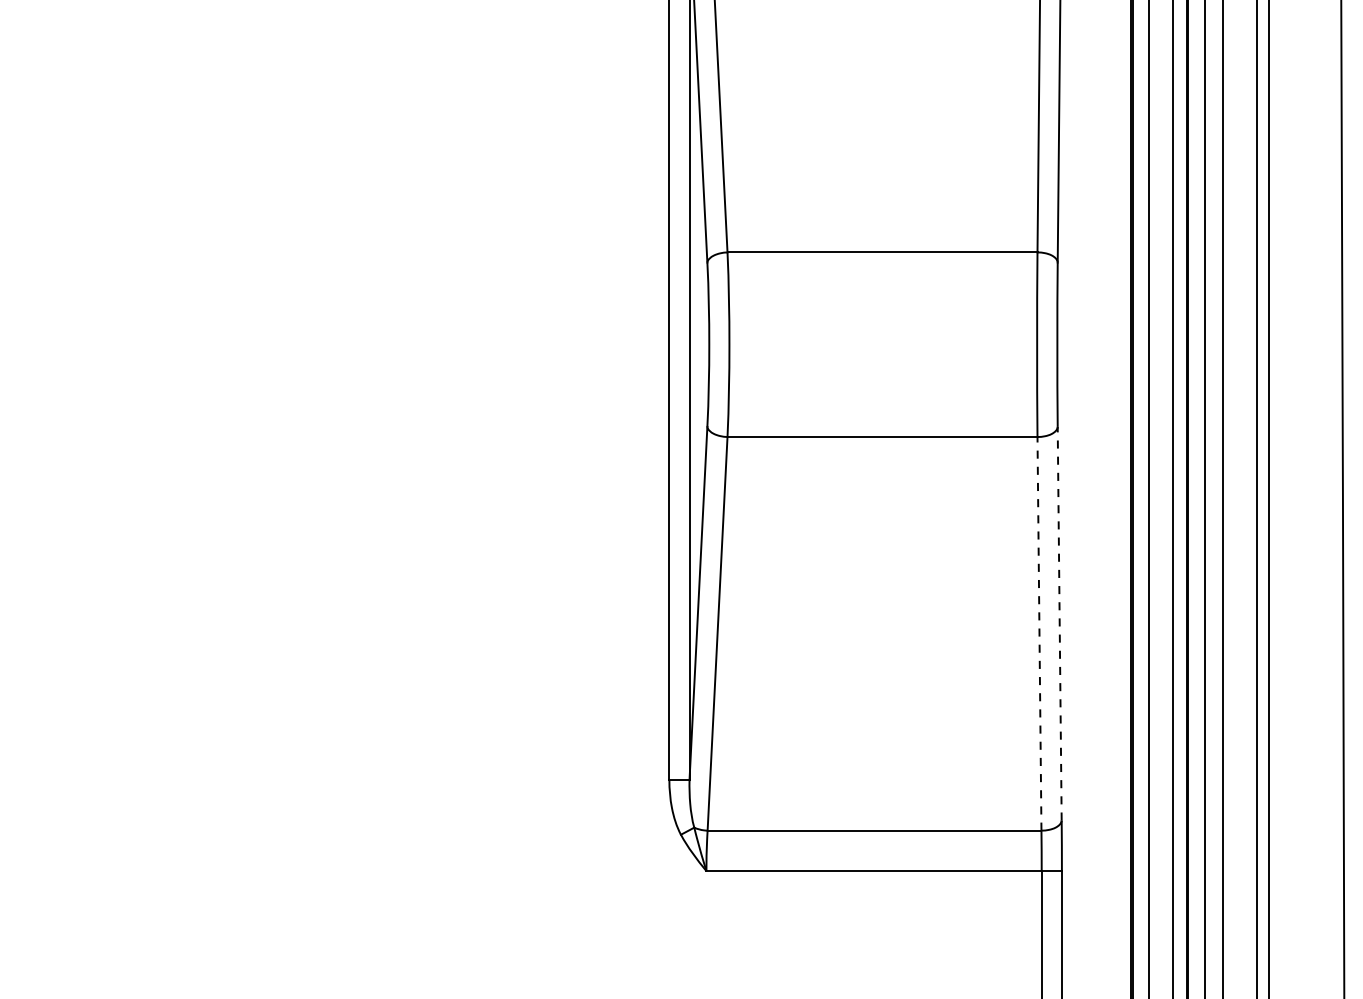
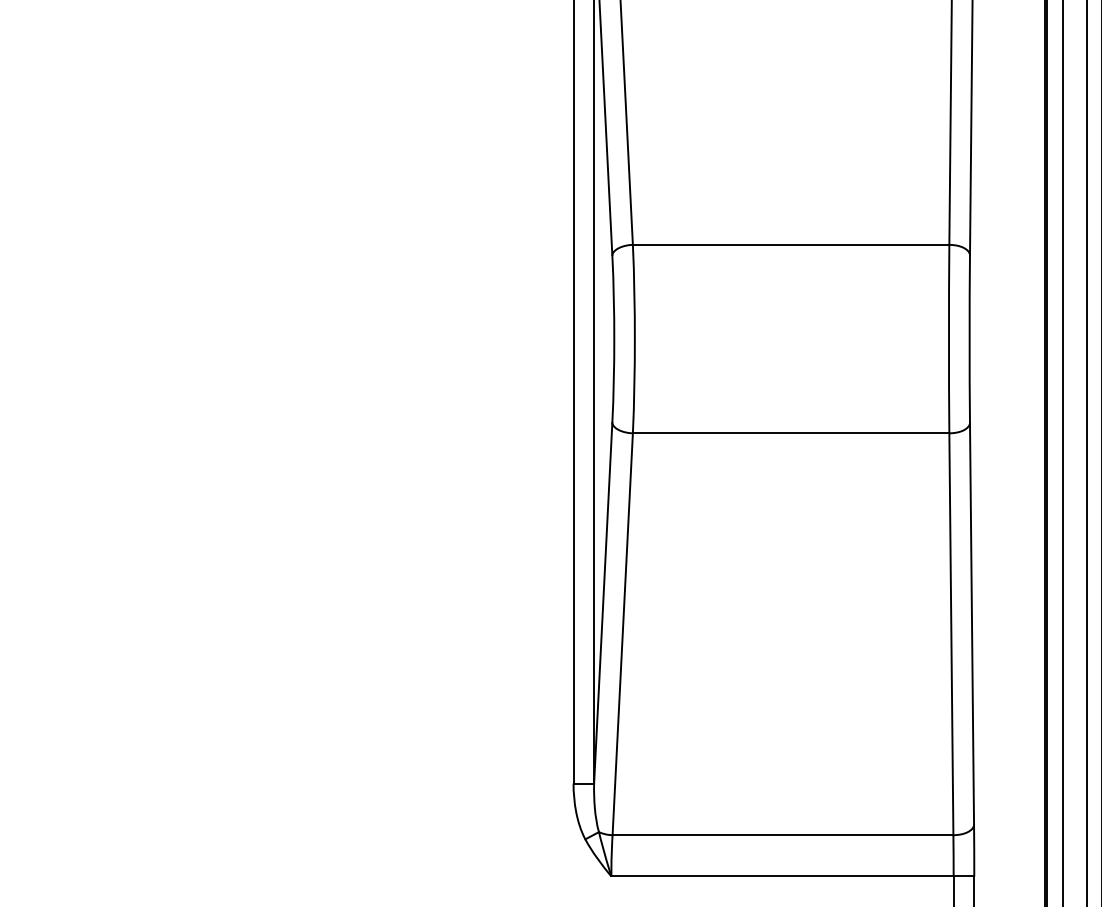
line: (1059, 623) -> (971, 623), dashed -> solid
line: (1039, 633) -> (951, 633), dashed -> solid

